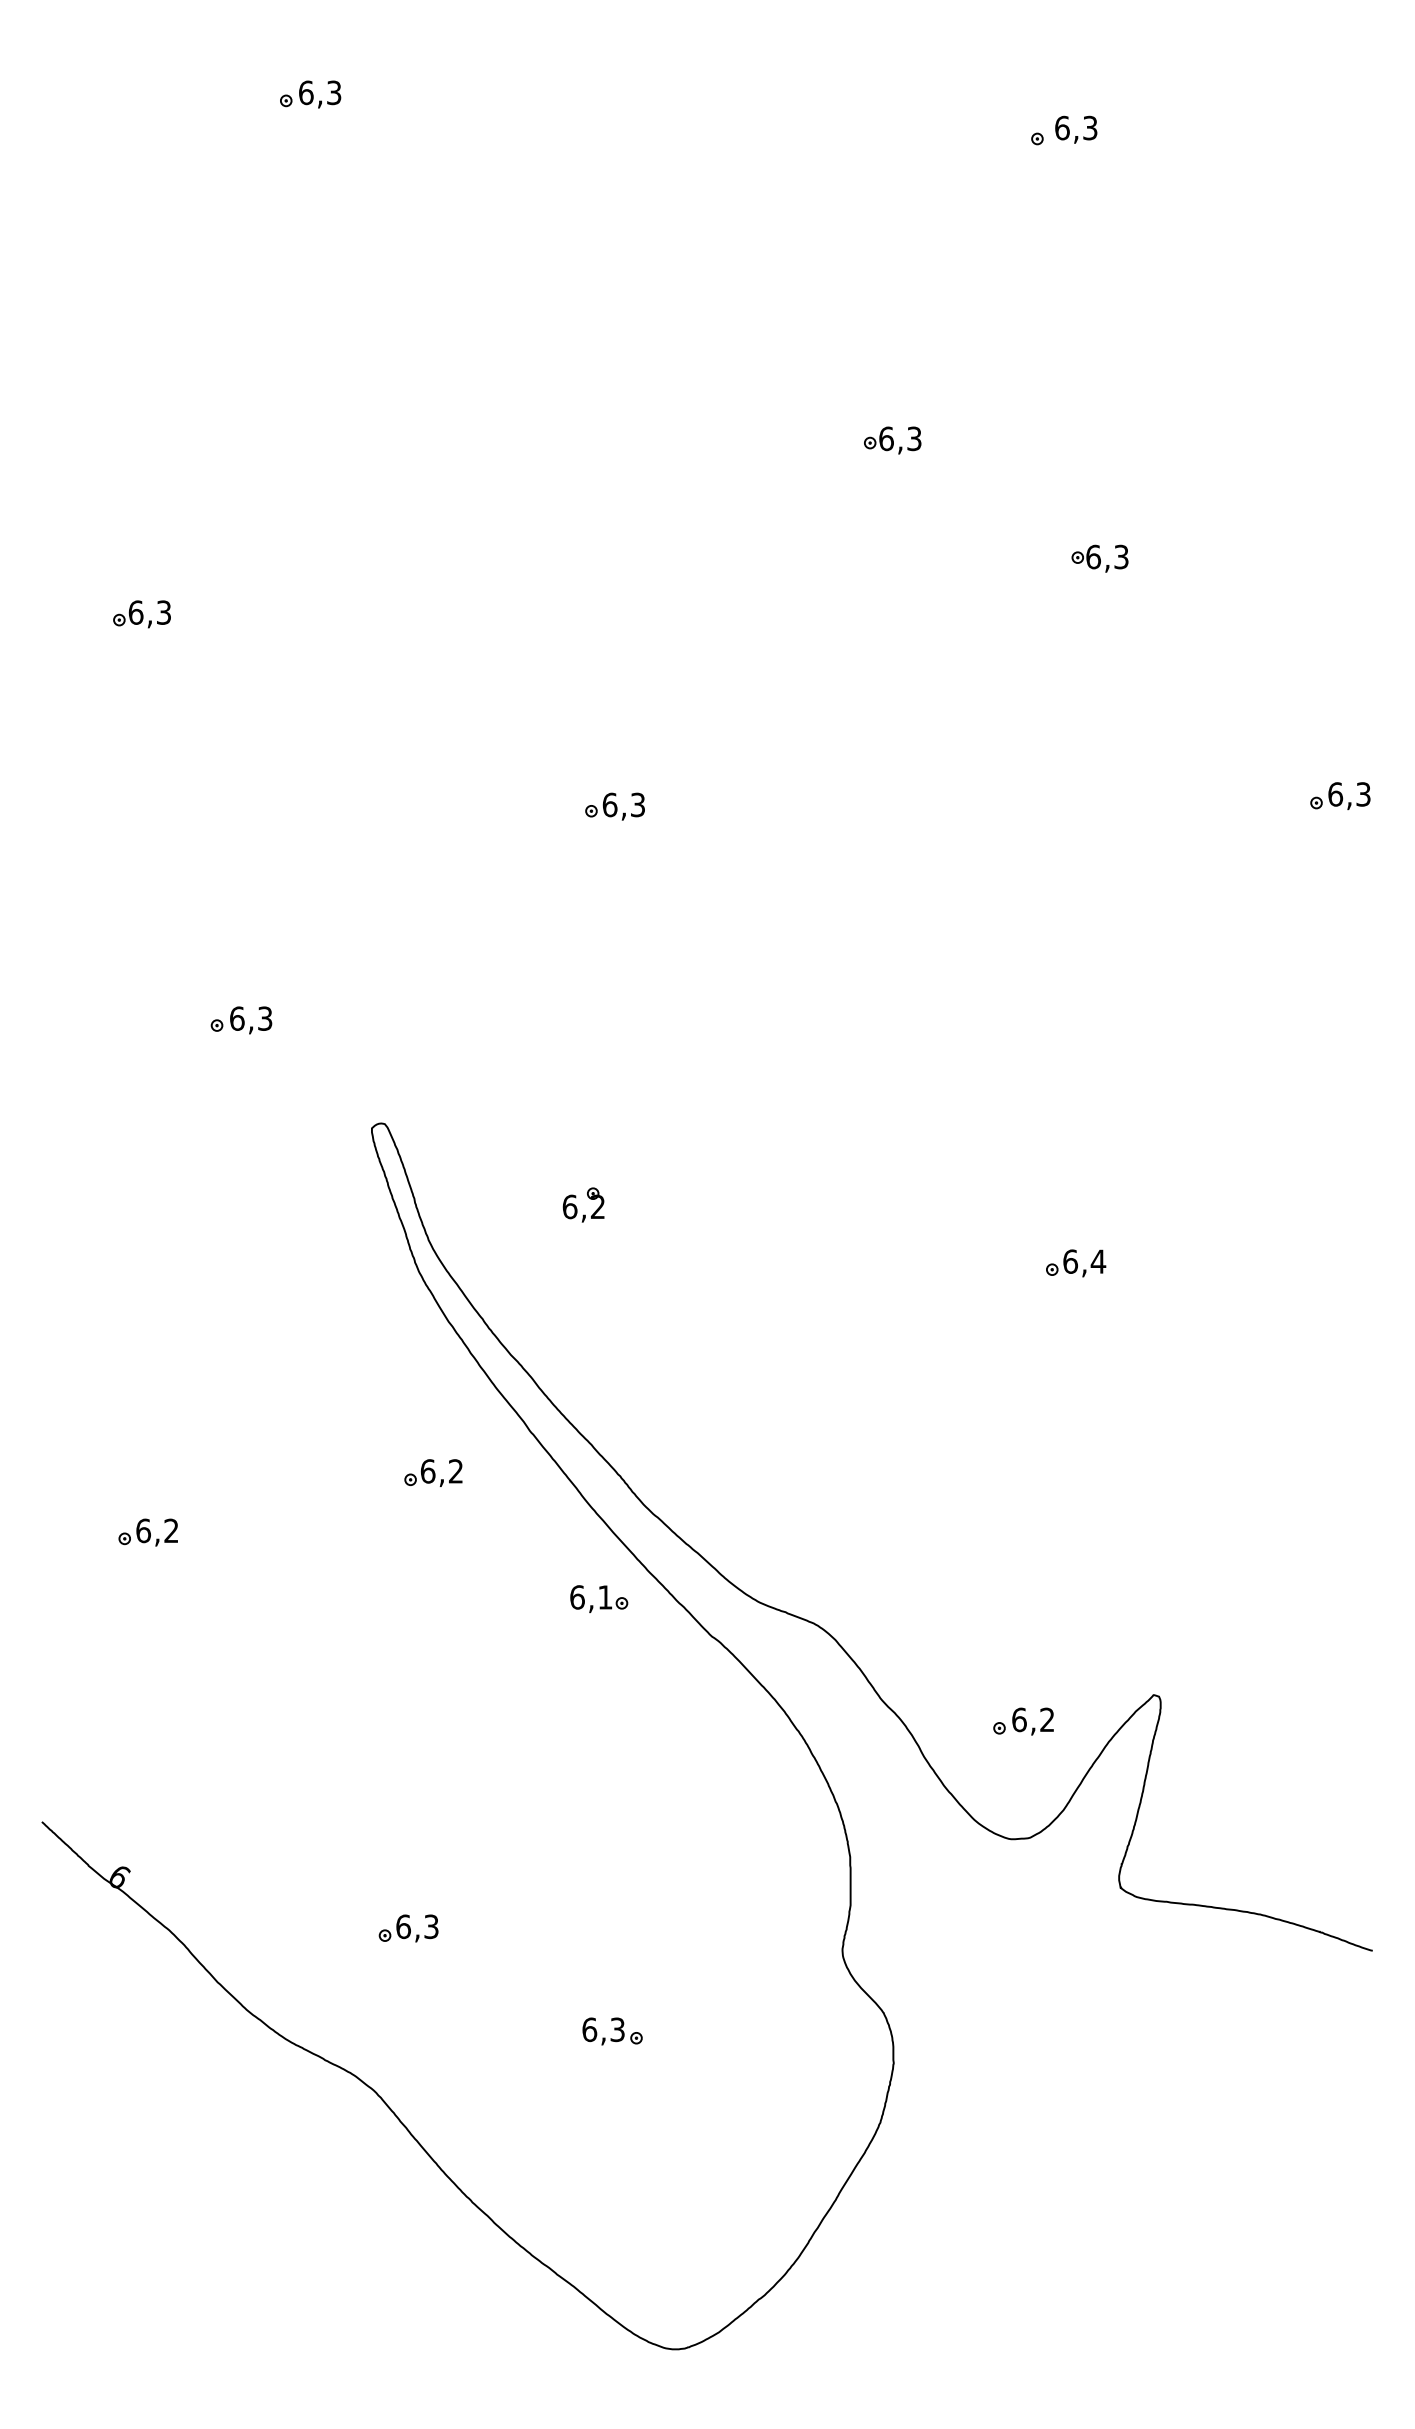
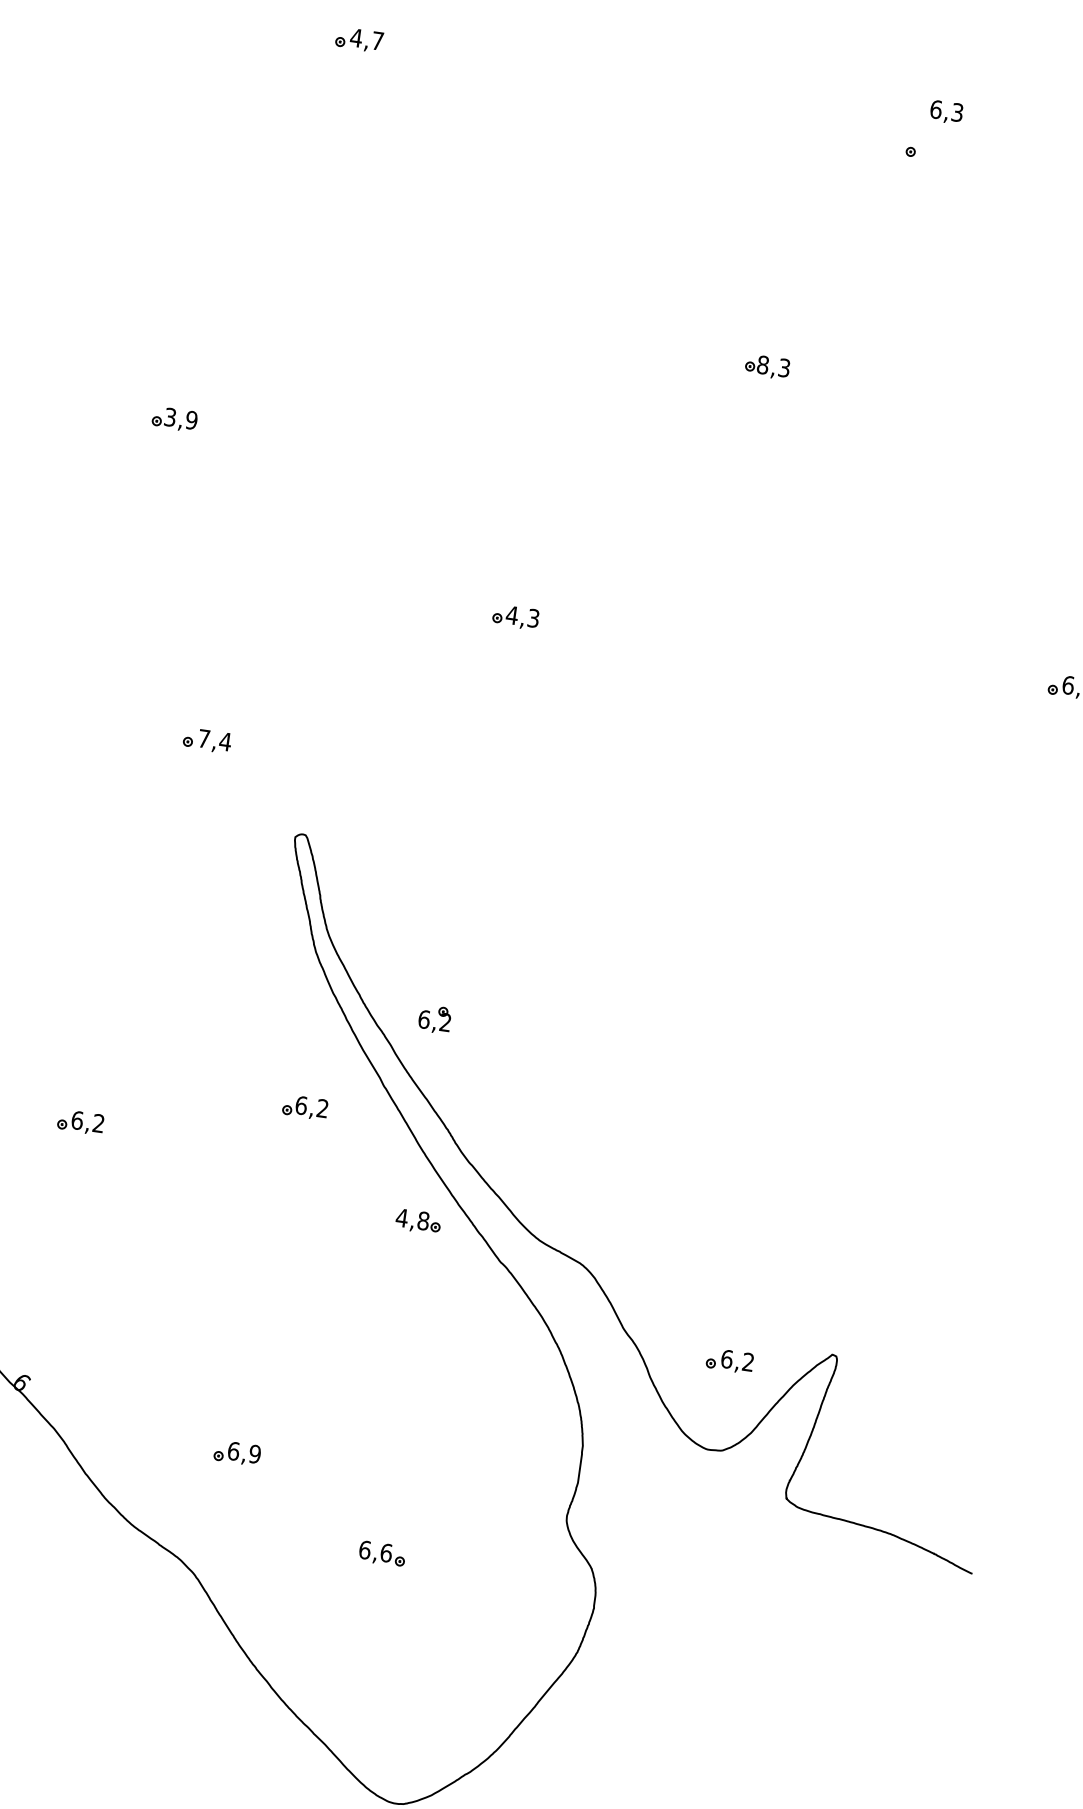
text: (319, 92) -> (366, 39), 6,3 -> 4,7
text: (1076, 129) -> (946, 112), moved
text: (886, 438) -> (763, 364), 6,3 -> 8,3
part: (1099, 558) -> (913, 479), removed
text: (149, 612) -> (180, 418), 6,3 -> 3,9
text: (609, 804) -> (511, 614), 6,3 -> 4,3
text: (251, 1018) -> (215, 740), 6,3 -> 7,4
part: (577, 1208) -> (429, 1021), moved
part: (1076, 1263) -> (819, 1016), removed
text: (590, 1597) -> (412, 1219), 6,1 -> 4,8
text: (431, 1926) -> (255, 1454), 6,3 -> 6,9
text: (617, 2029) -> (386, 1552), 6,3 -> 6,6

